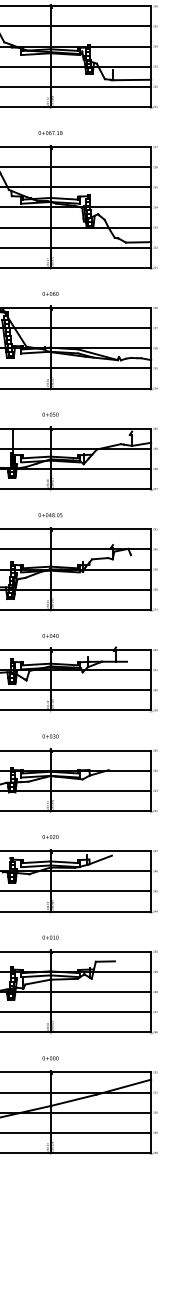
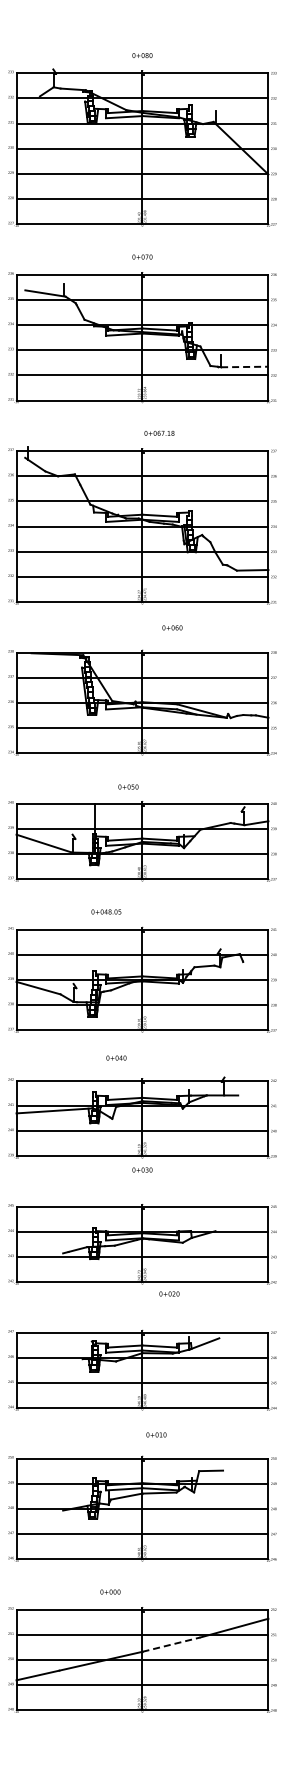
line: (132, 80) -> (244, 367), solid -> dashed
text: (50, 132) -> (159, 432), moved
text: (50, 293) -> (172, 627), moved
text: (50, 414) -> (128, 786), moved
text: (50, 514) -> (106, 911), moved
text: (50, 635) -> (116, 1057), moved
text: (50, 736) -> (142, 1169), moved
text: (50, 836) -> (169, 1293), moved
text: (50, 937) -> (156, 1434), moved
text: (50, 1057) -> (110, 1591), moved
line: (73, 1100) -> (171, 1644), solid -> dashed

